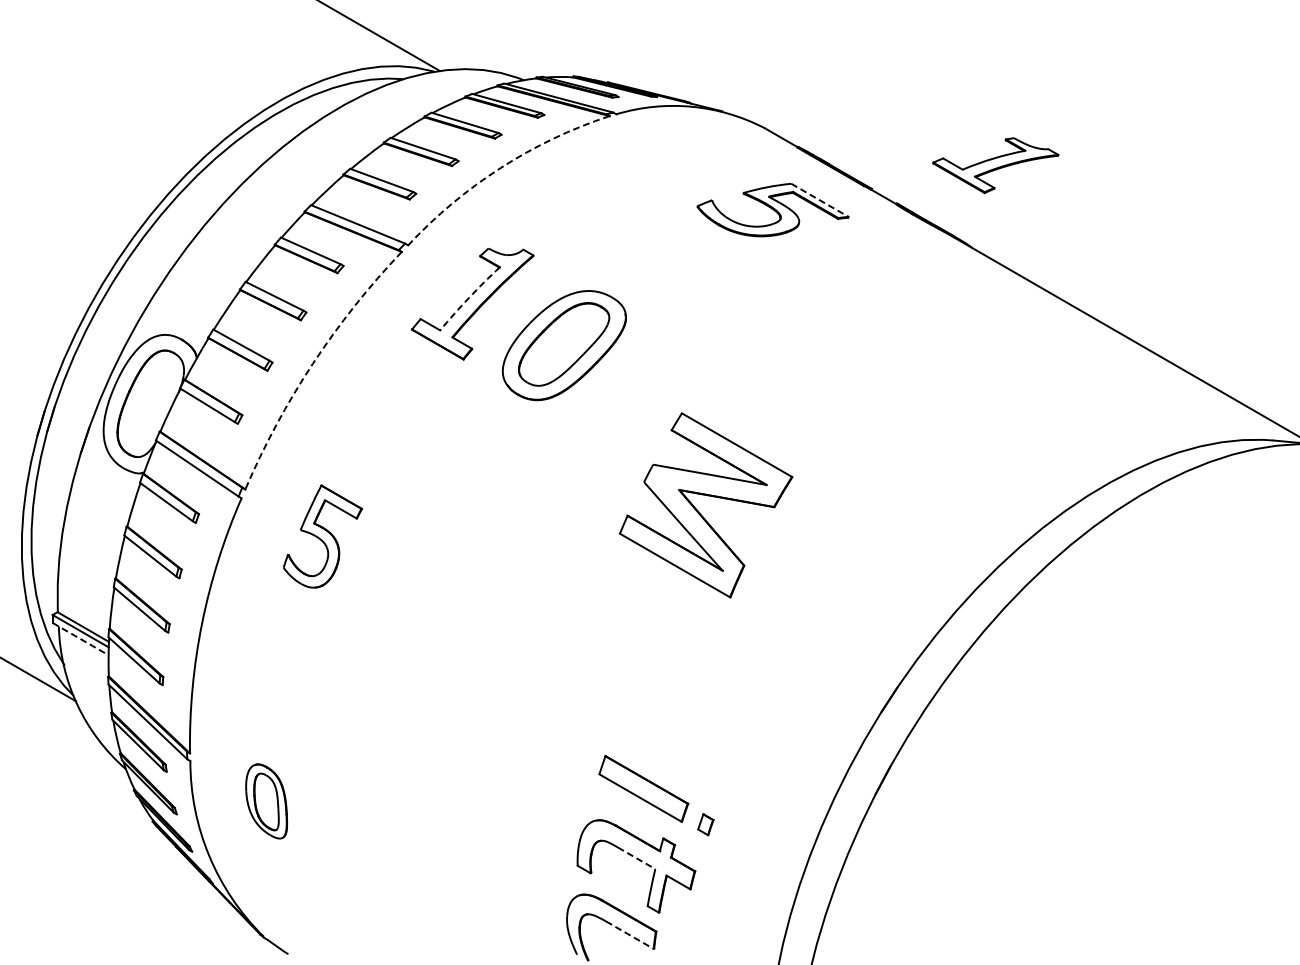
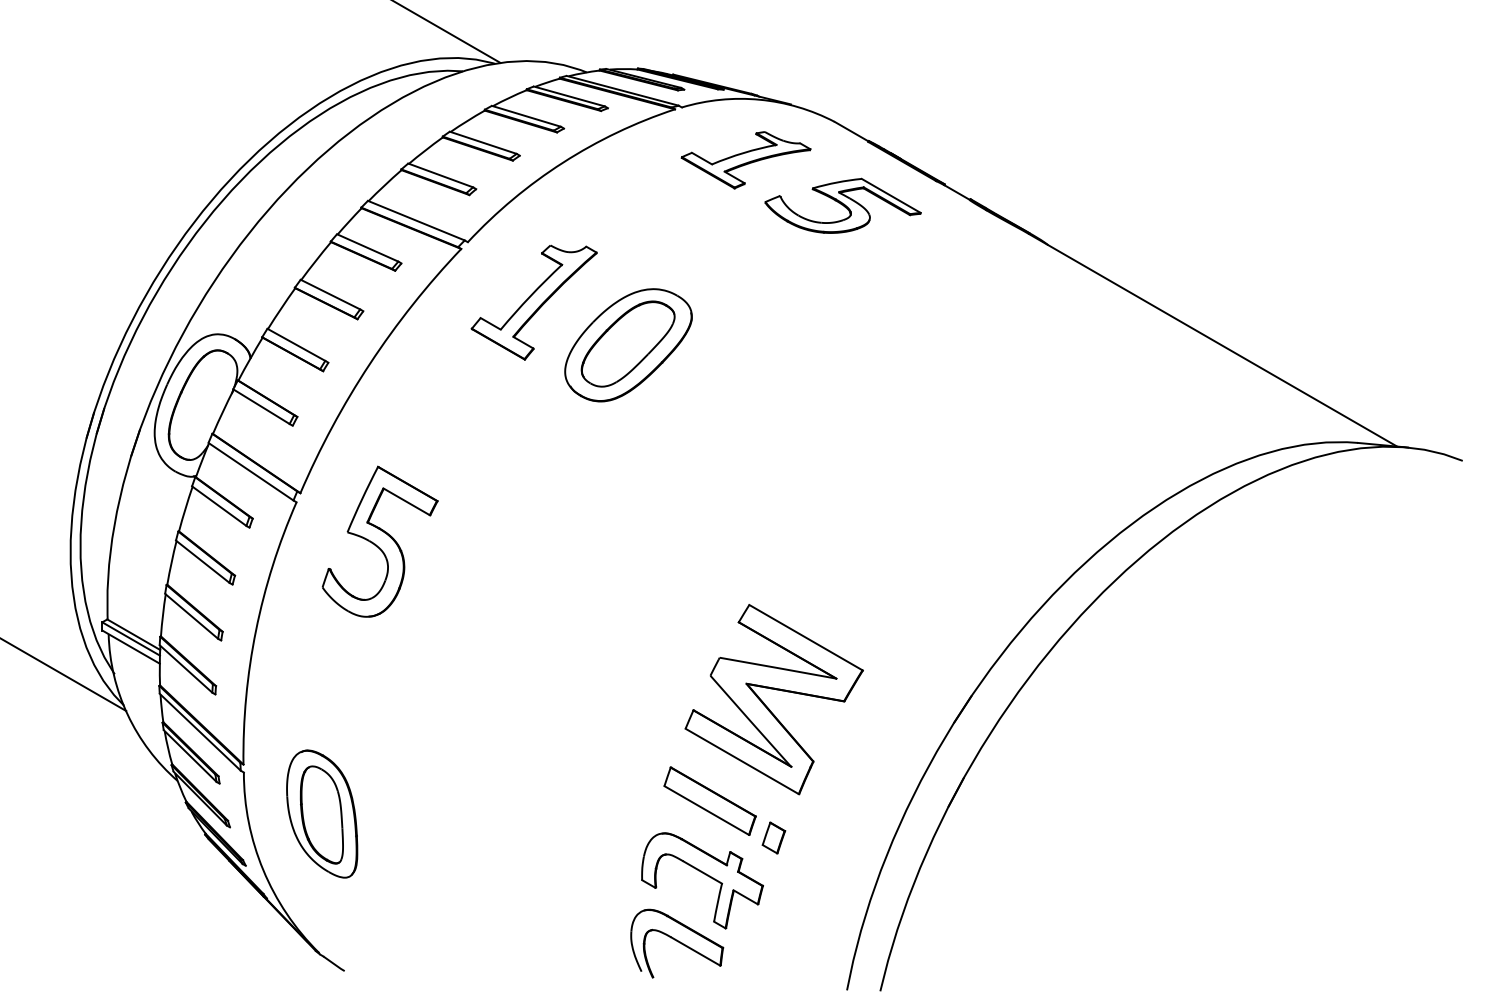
part: (995, 165) -> (745, 160), moved
arc: (501, 167) -> (563, 162), dashed -> solid
line: (820, 200) -> (891, 196), dashed -> solid
arc: (469, 298) -> (530, 296), dashed -> solid
arc: (312, 363) -> (369, 363), dashed -> solid
part: (698, 511) -> (766, 705), moved
part: (322, 536) -> (379, 541), size x1.43
line: (81, 639) -> (131, 647), dashed -> solid
part: (266, 800) -> (322, 813), size x1.67
part: (705, 824) -> (773, 837), size x1.43
line: (637, 858) -> (703, 872), dashed -> solid
line: (630, 935) -> (696, 951), dashed -> solid

